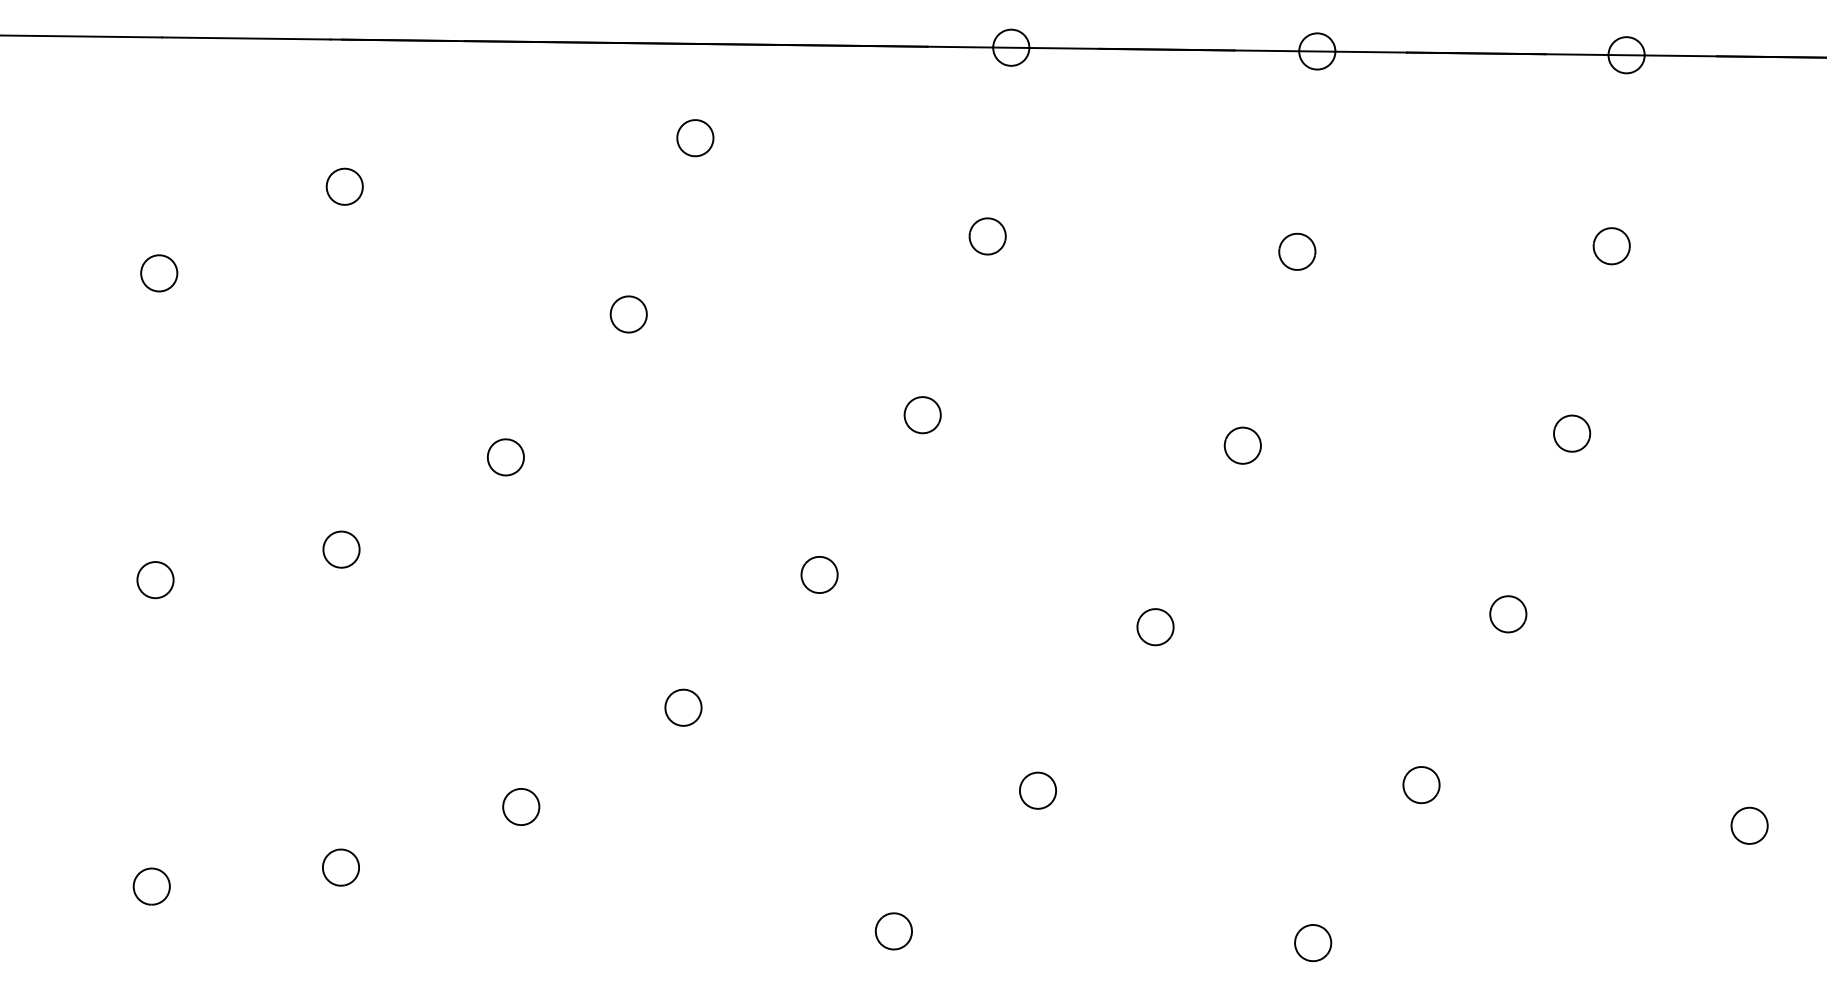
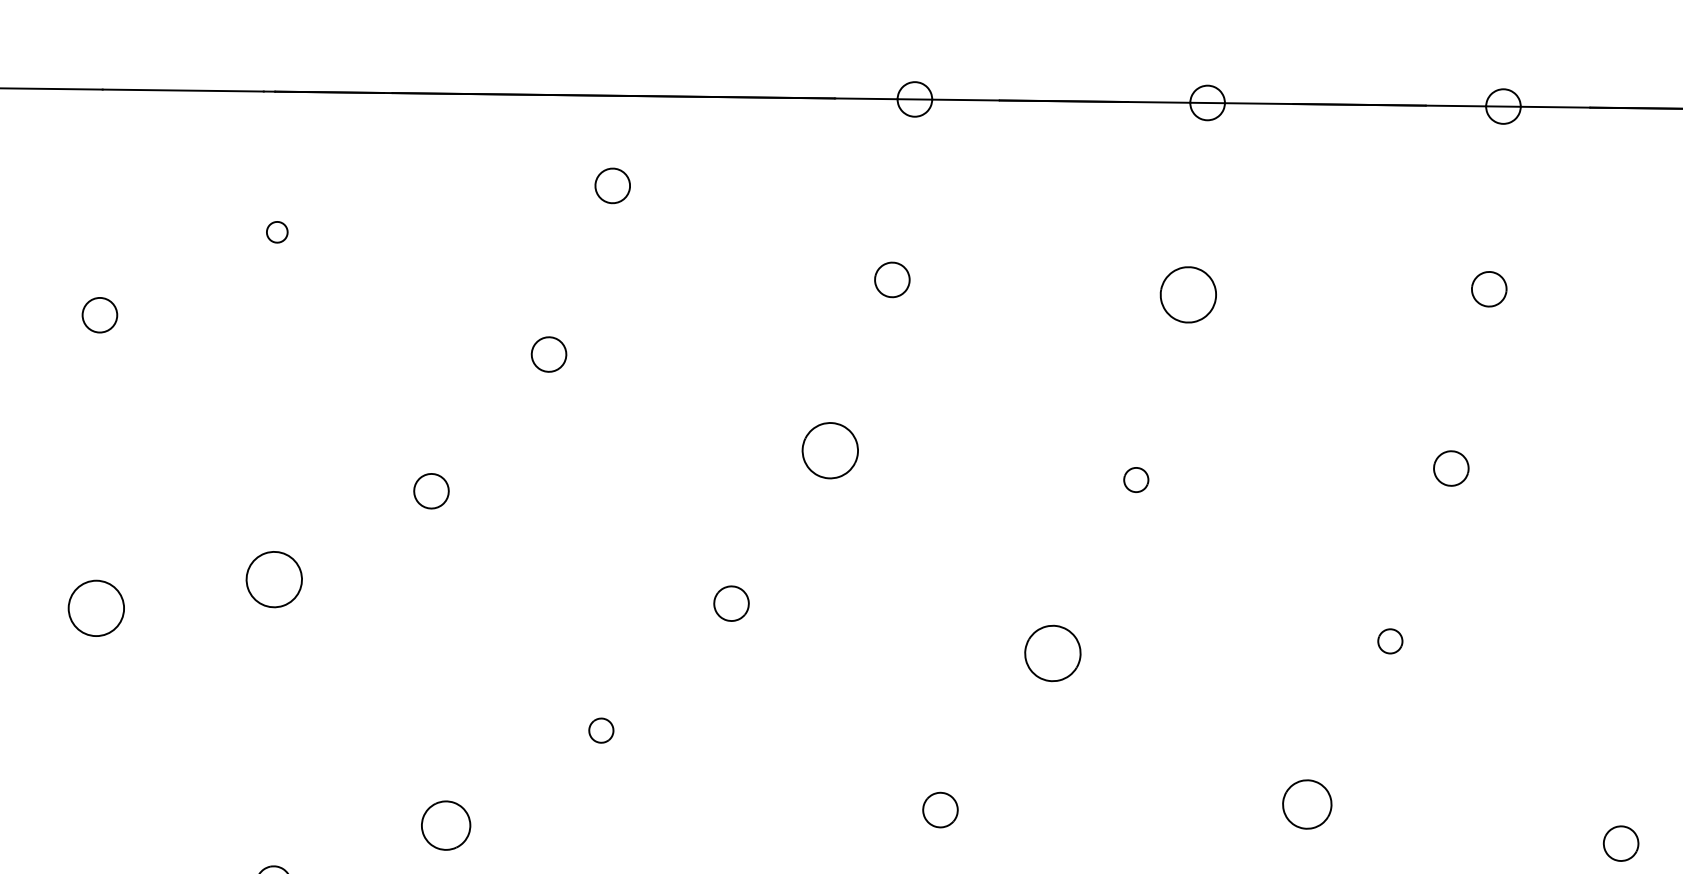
part: (344, 186) -> (277, 232), size x0.6
part: (1297, 251) -> (1188, 294), size x1.6
part: (922, 415) -> (829, 451), size x1.6
part: (1242, 445) -> (1136, 479), size x0.7
part: (341, 549) -> (274, 579), size x1.6
part: (155, 580) -> (96, 608), size x1.6
part: (1508, 614) -> (1390, 641), size x0.7
part: (1155, 627) -> (1052, 653), size x1.6
part: (683, 707) -> (601, 730), size x0.7
part: (1421, 785) -> (1307, 805), size x1.4
part: (521, 806) -> (446, 825), size x1.4

